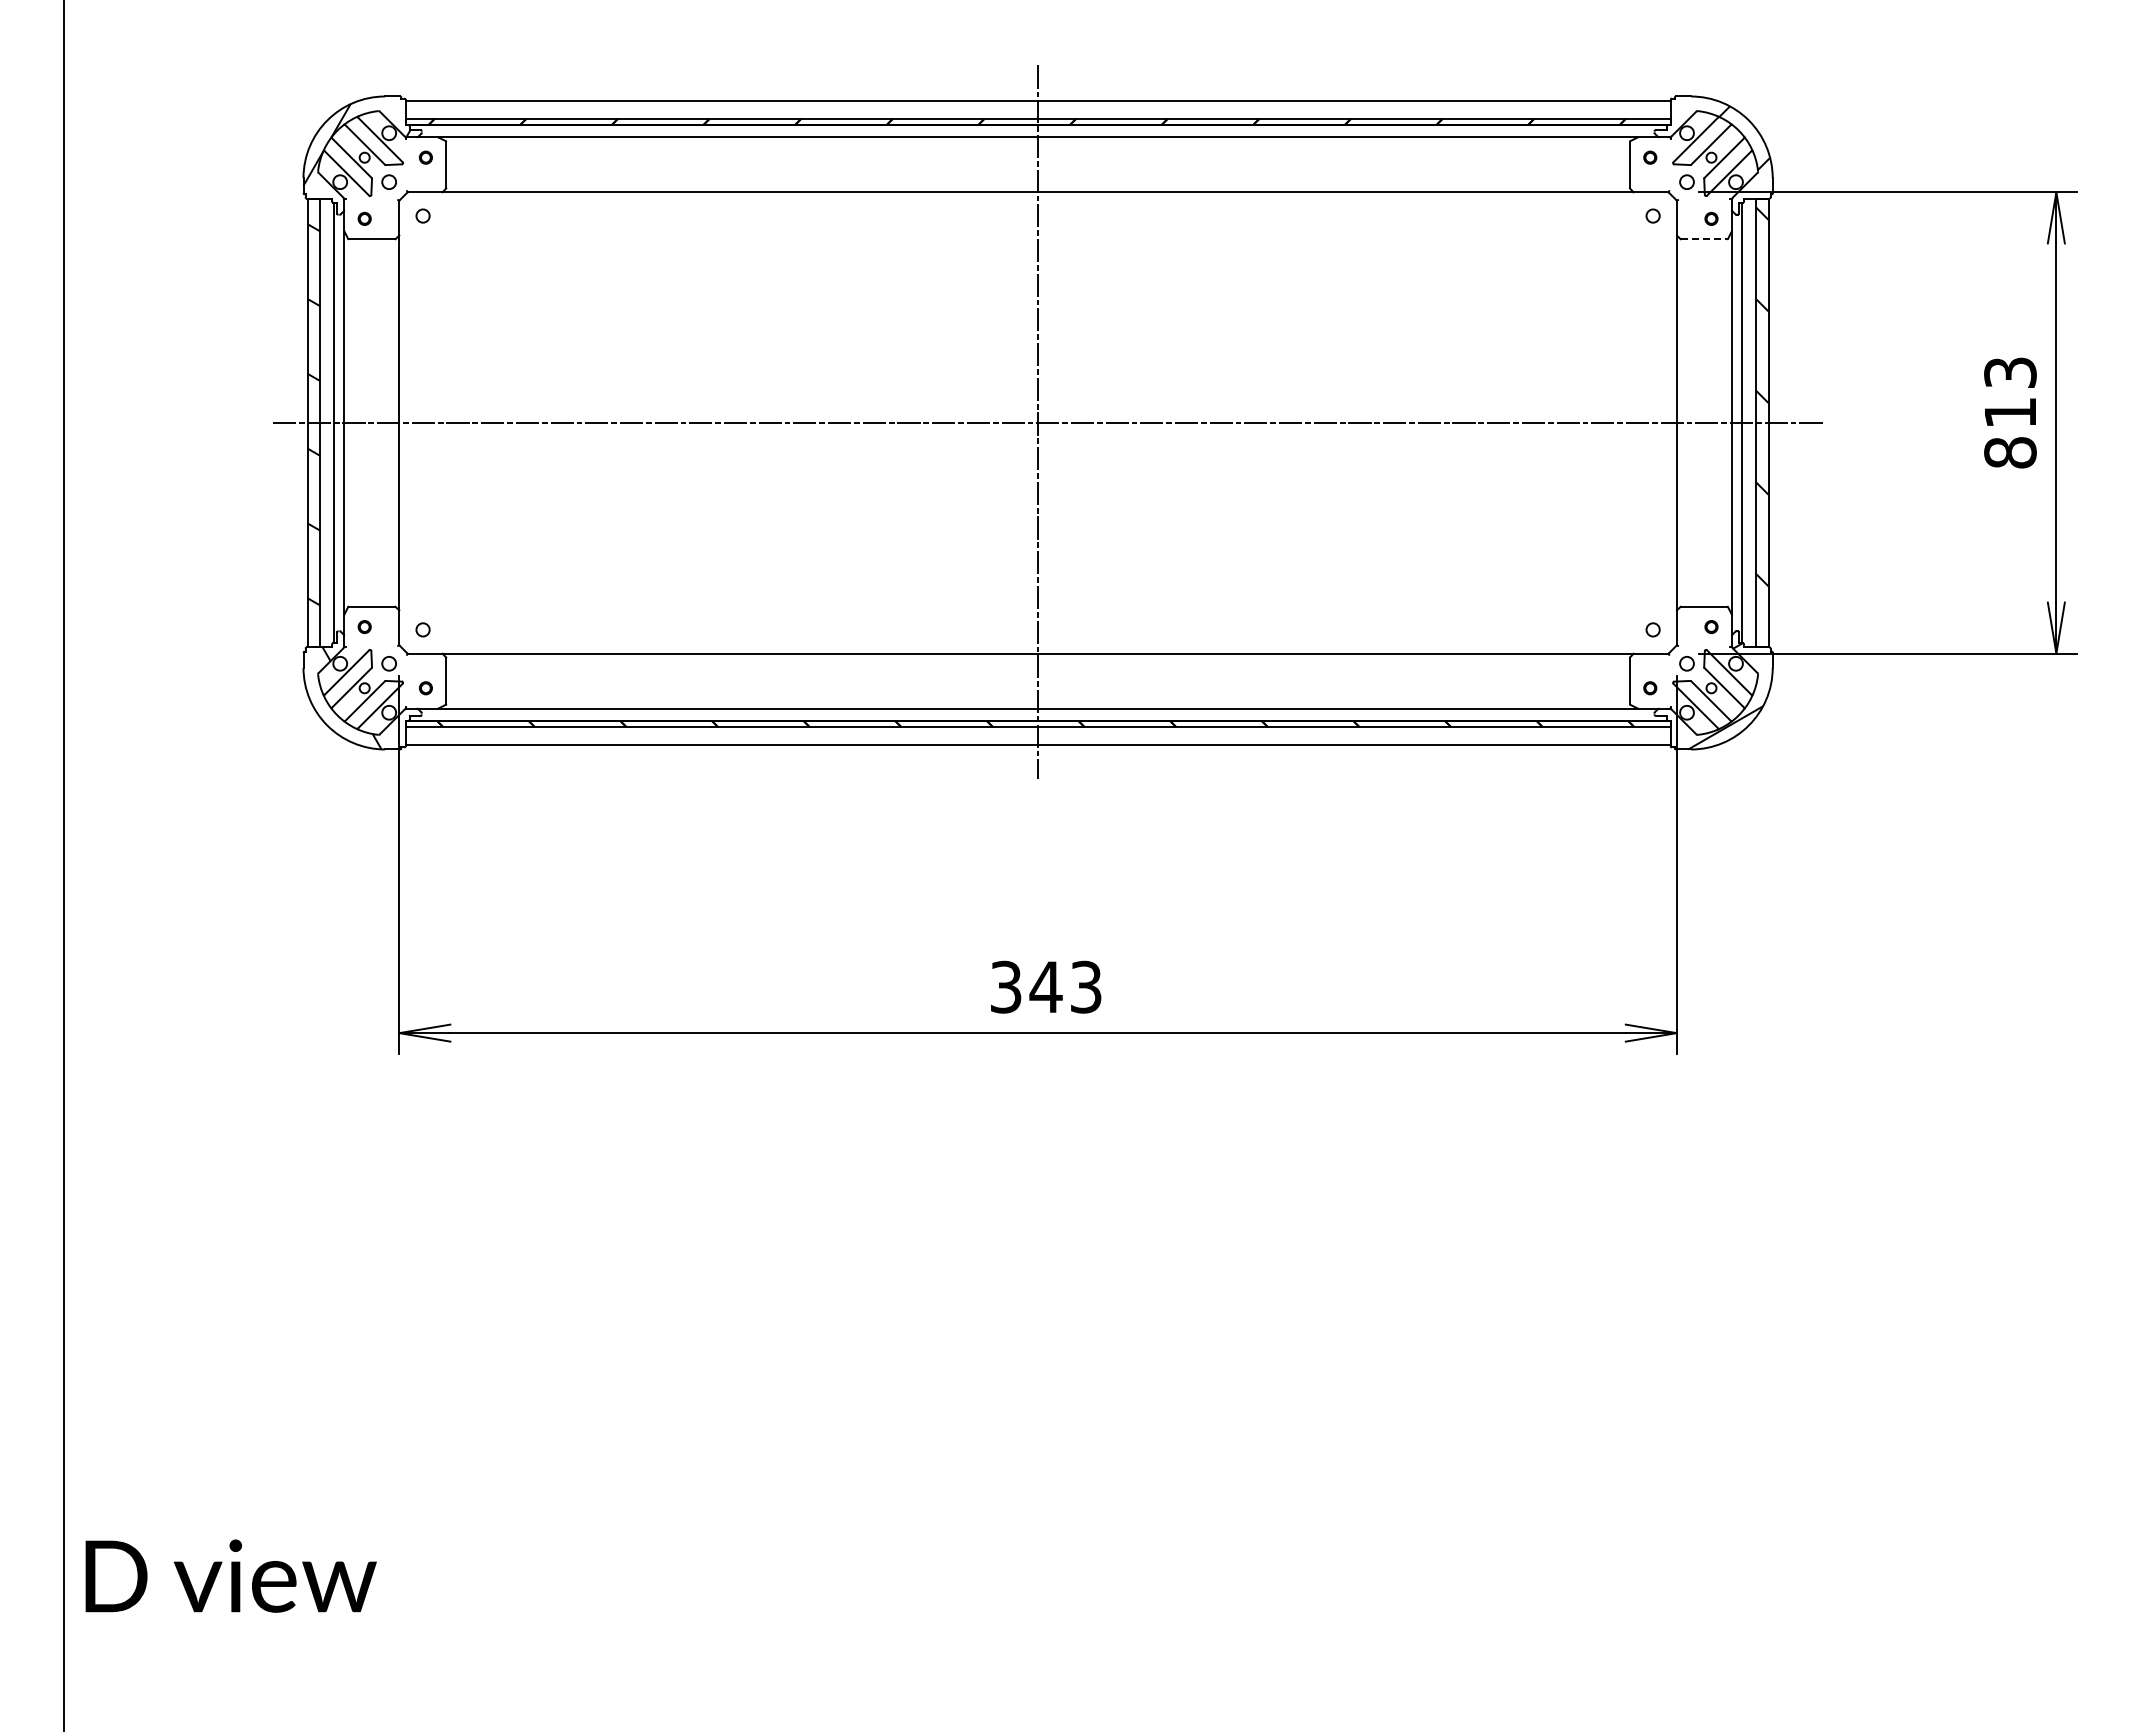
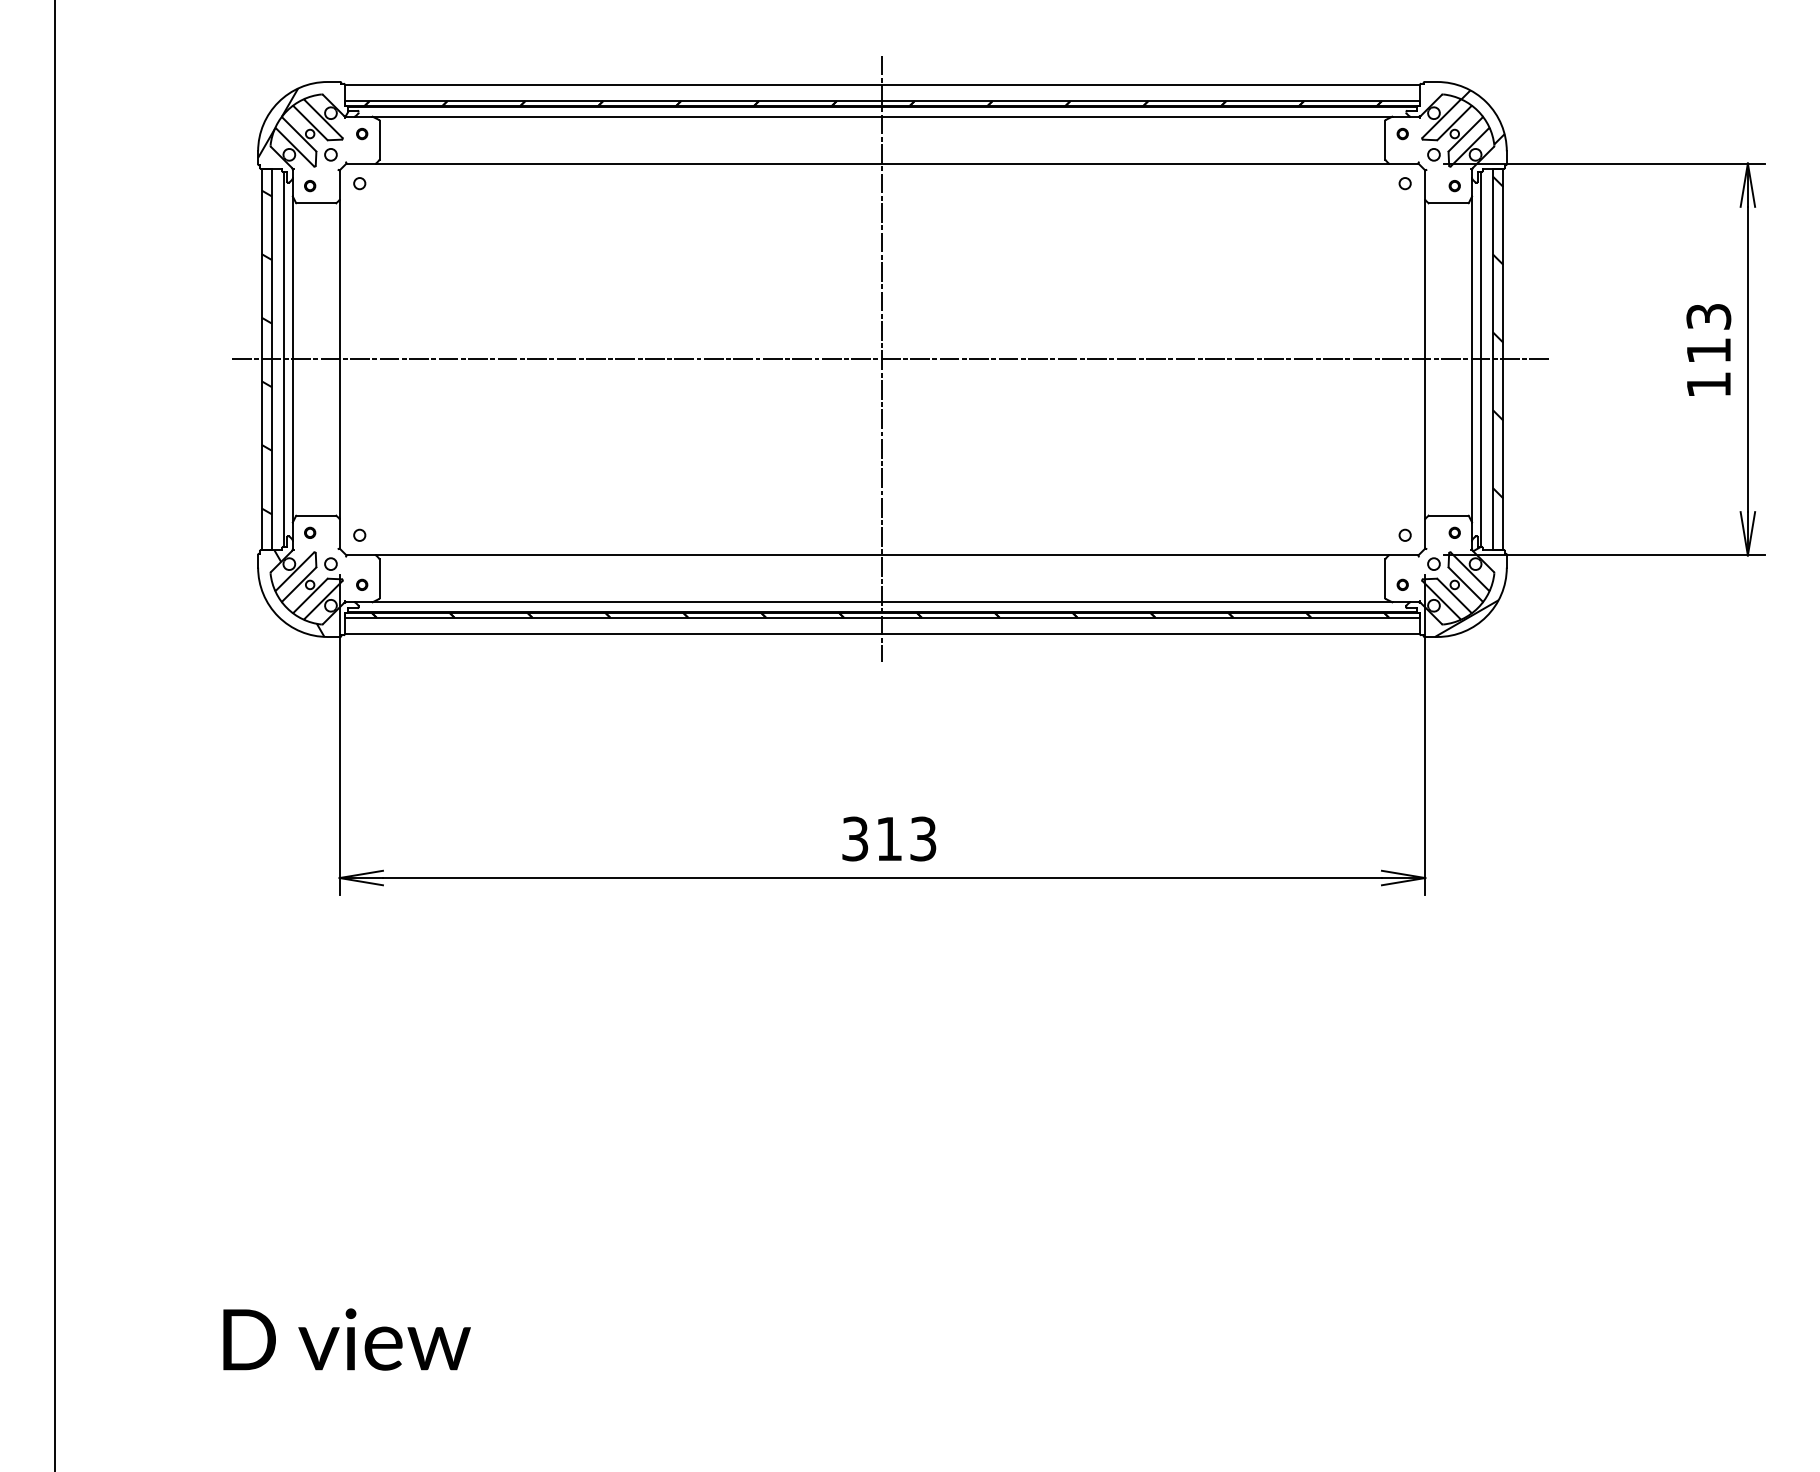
line: (1704, 239) -> (1448, 203), dashed -> solid
text: (2010, 452) -> (1708, 384), 813 -> 113
text: (1045, 986) -> (888, 838), 343 -> 313
text: (230, 1575) -> (346, 1339), moved

